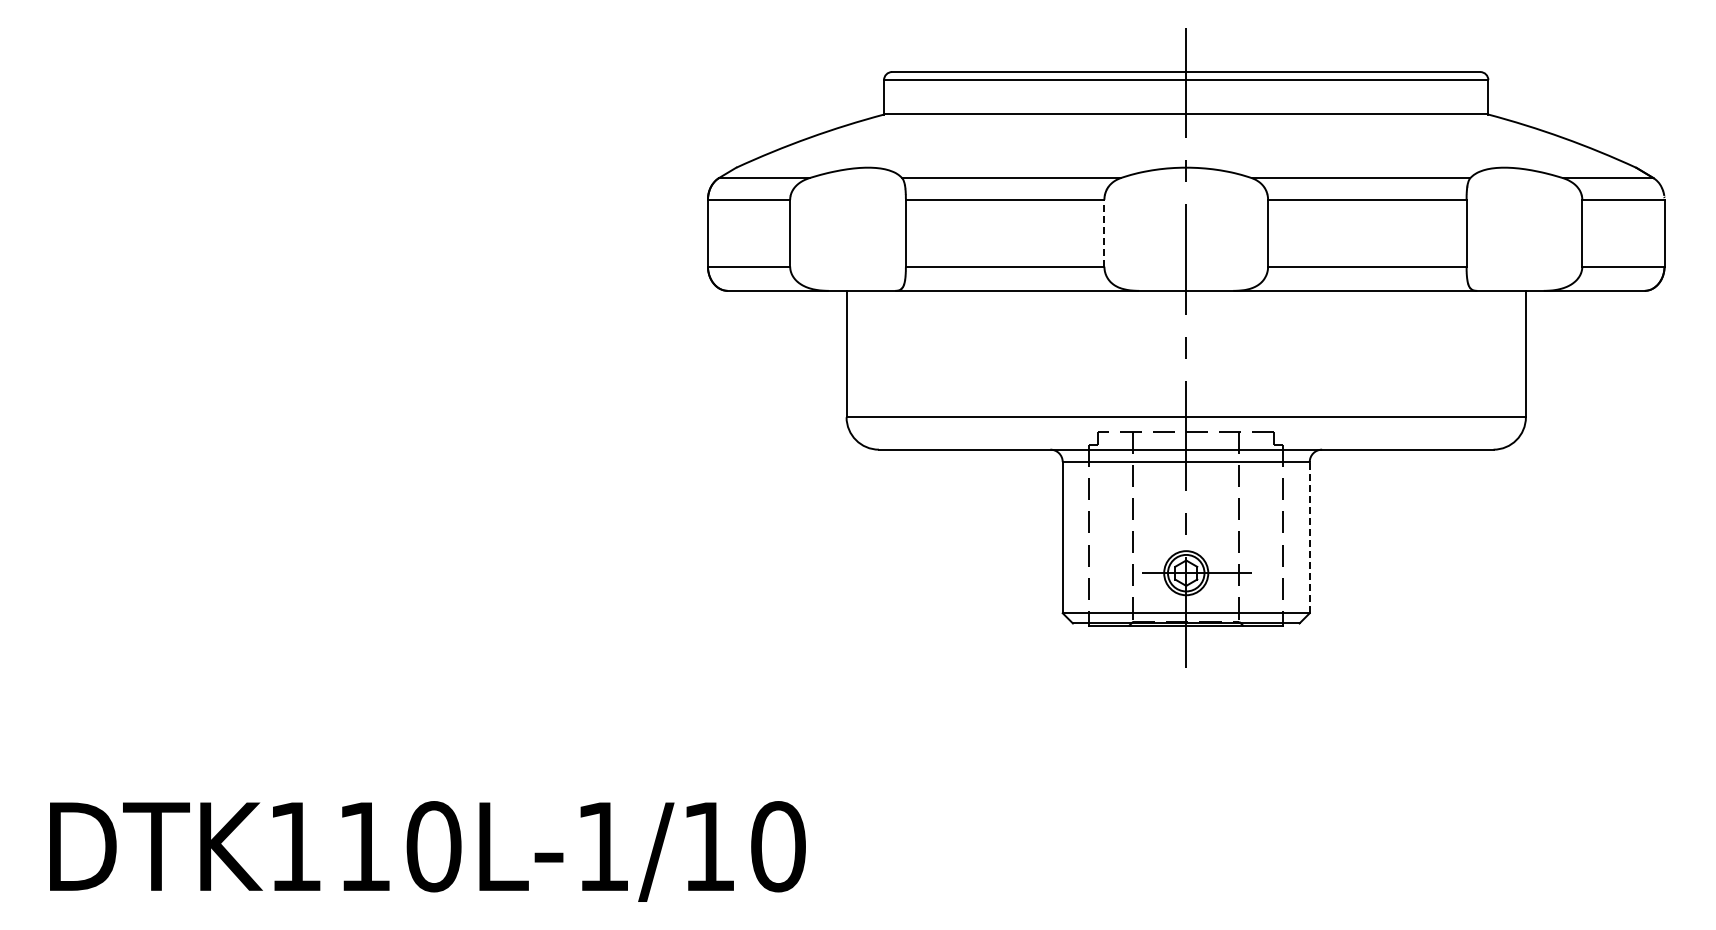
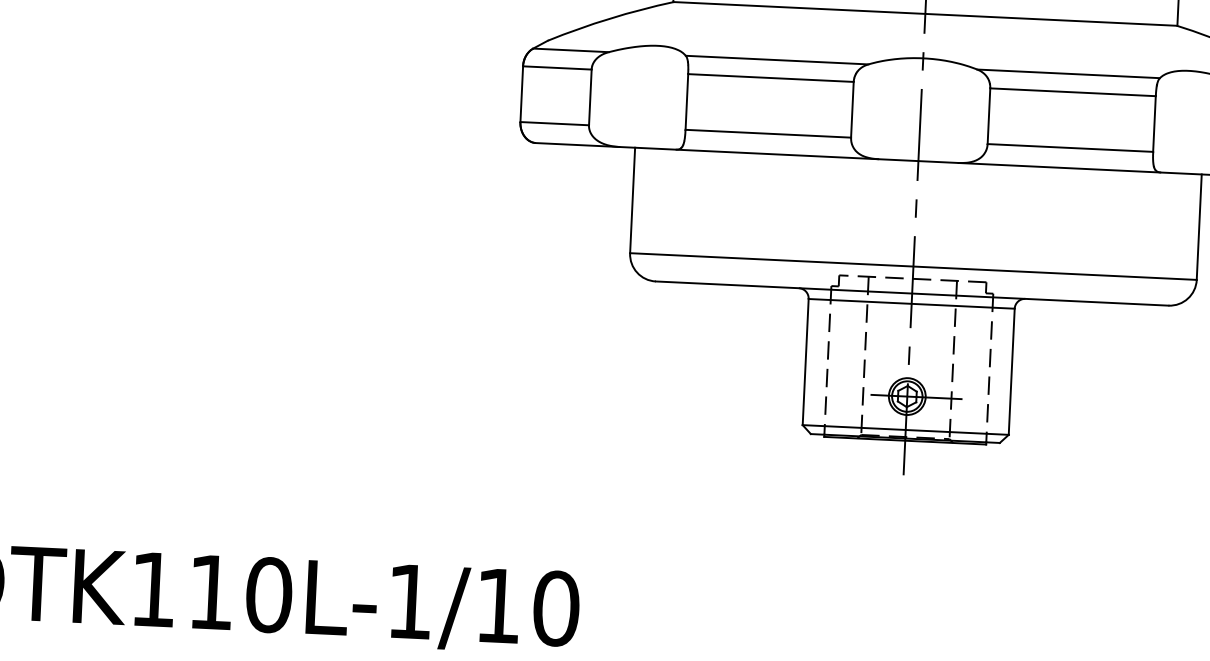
line: (1104, 232) -> (852, 109), dashed -> solid
line: (1309, 537) -> (1011, 371), dashed -> solid

